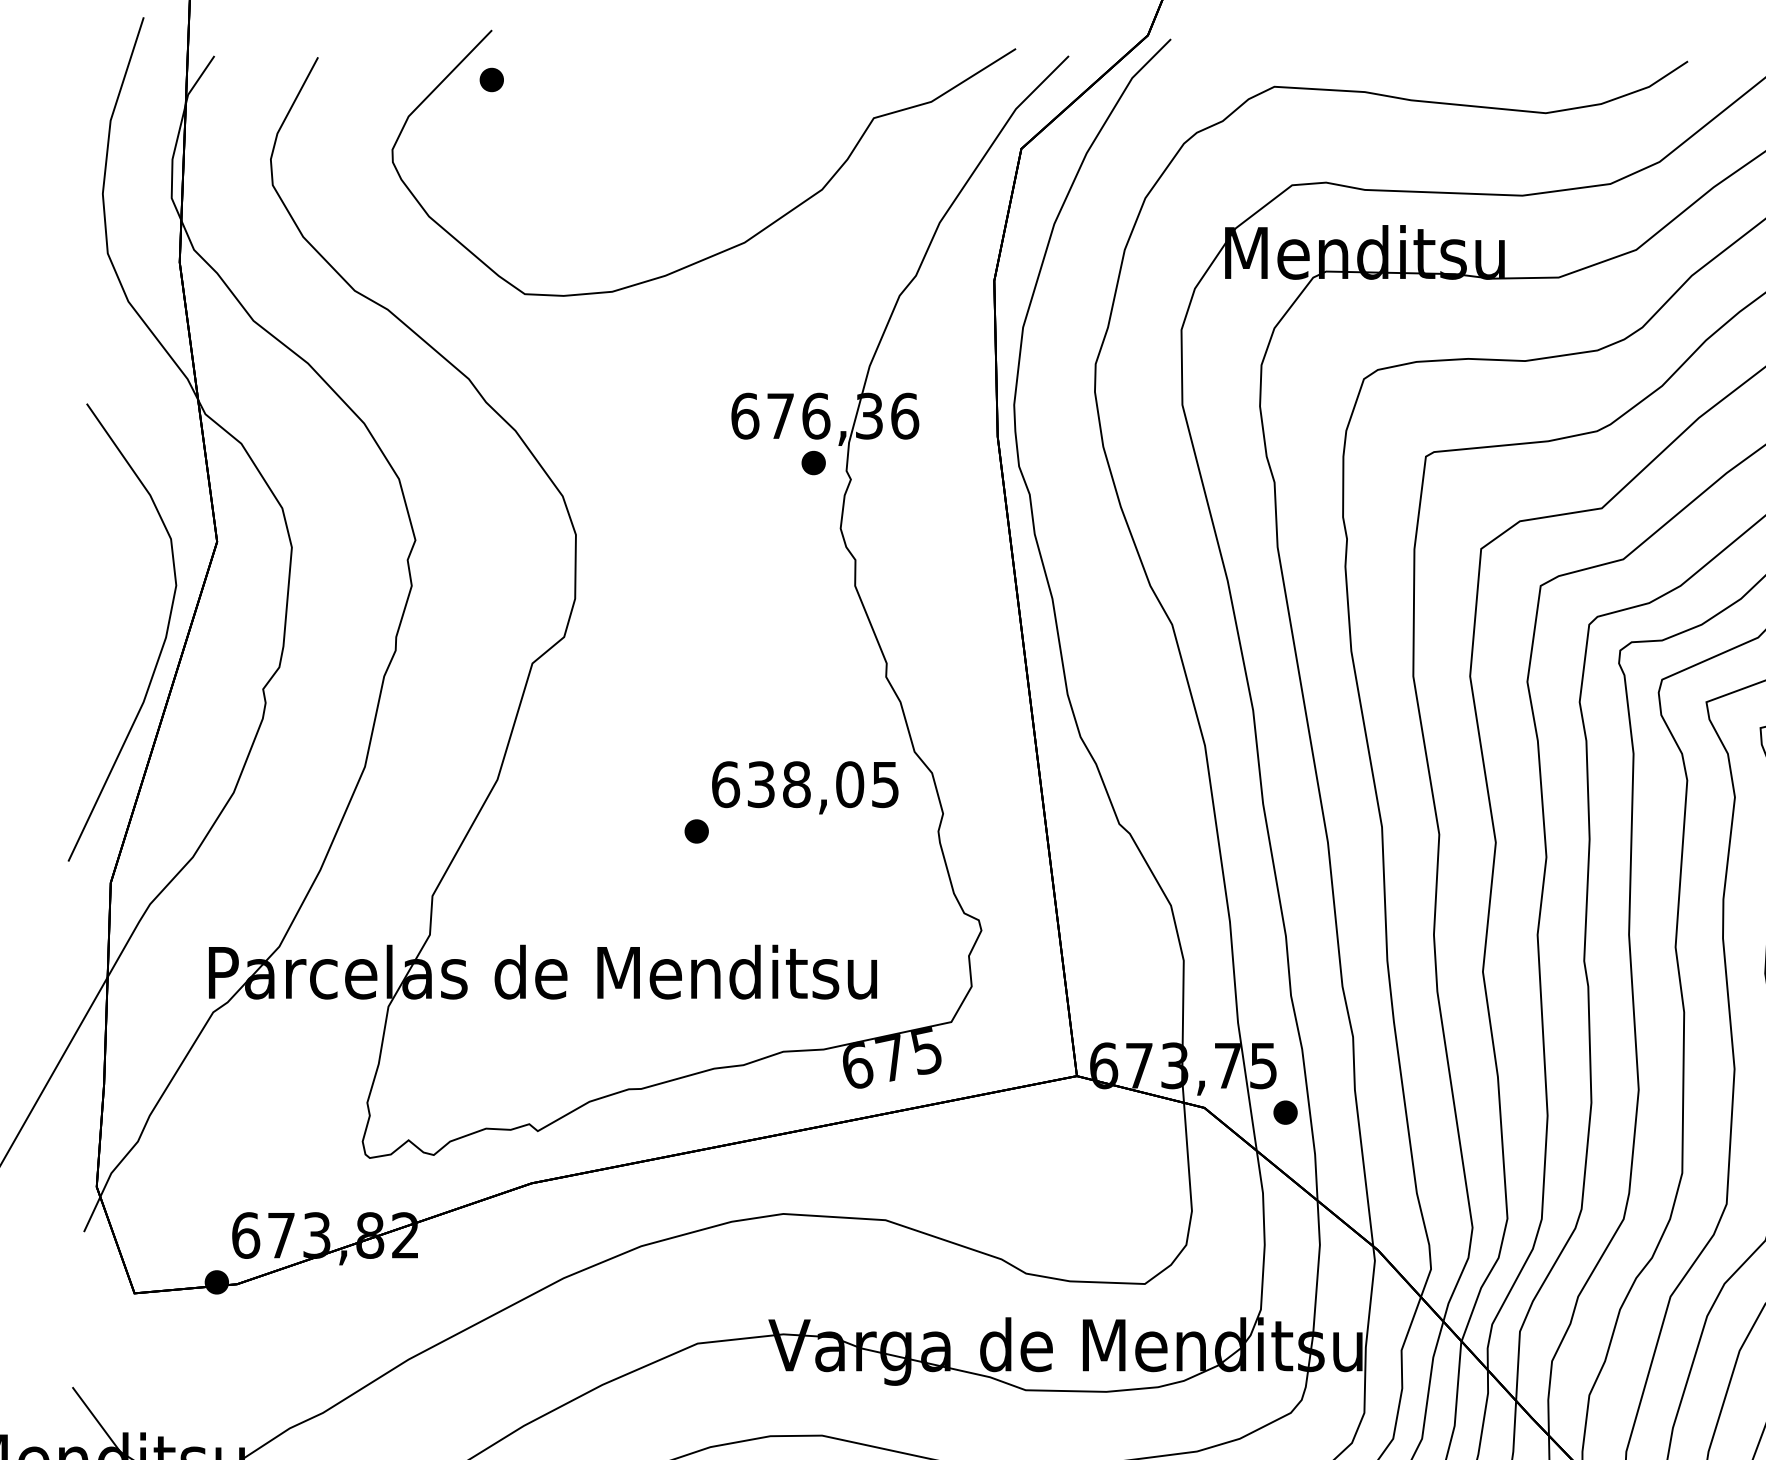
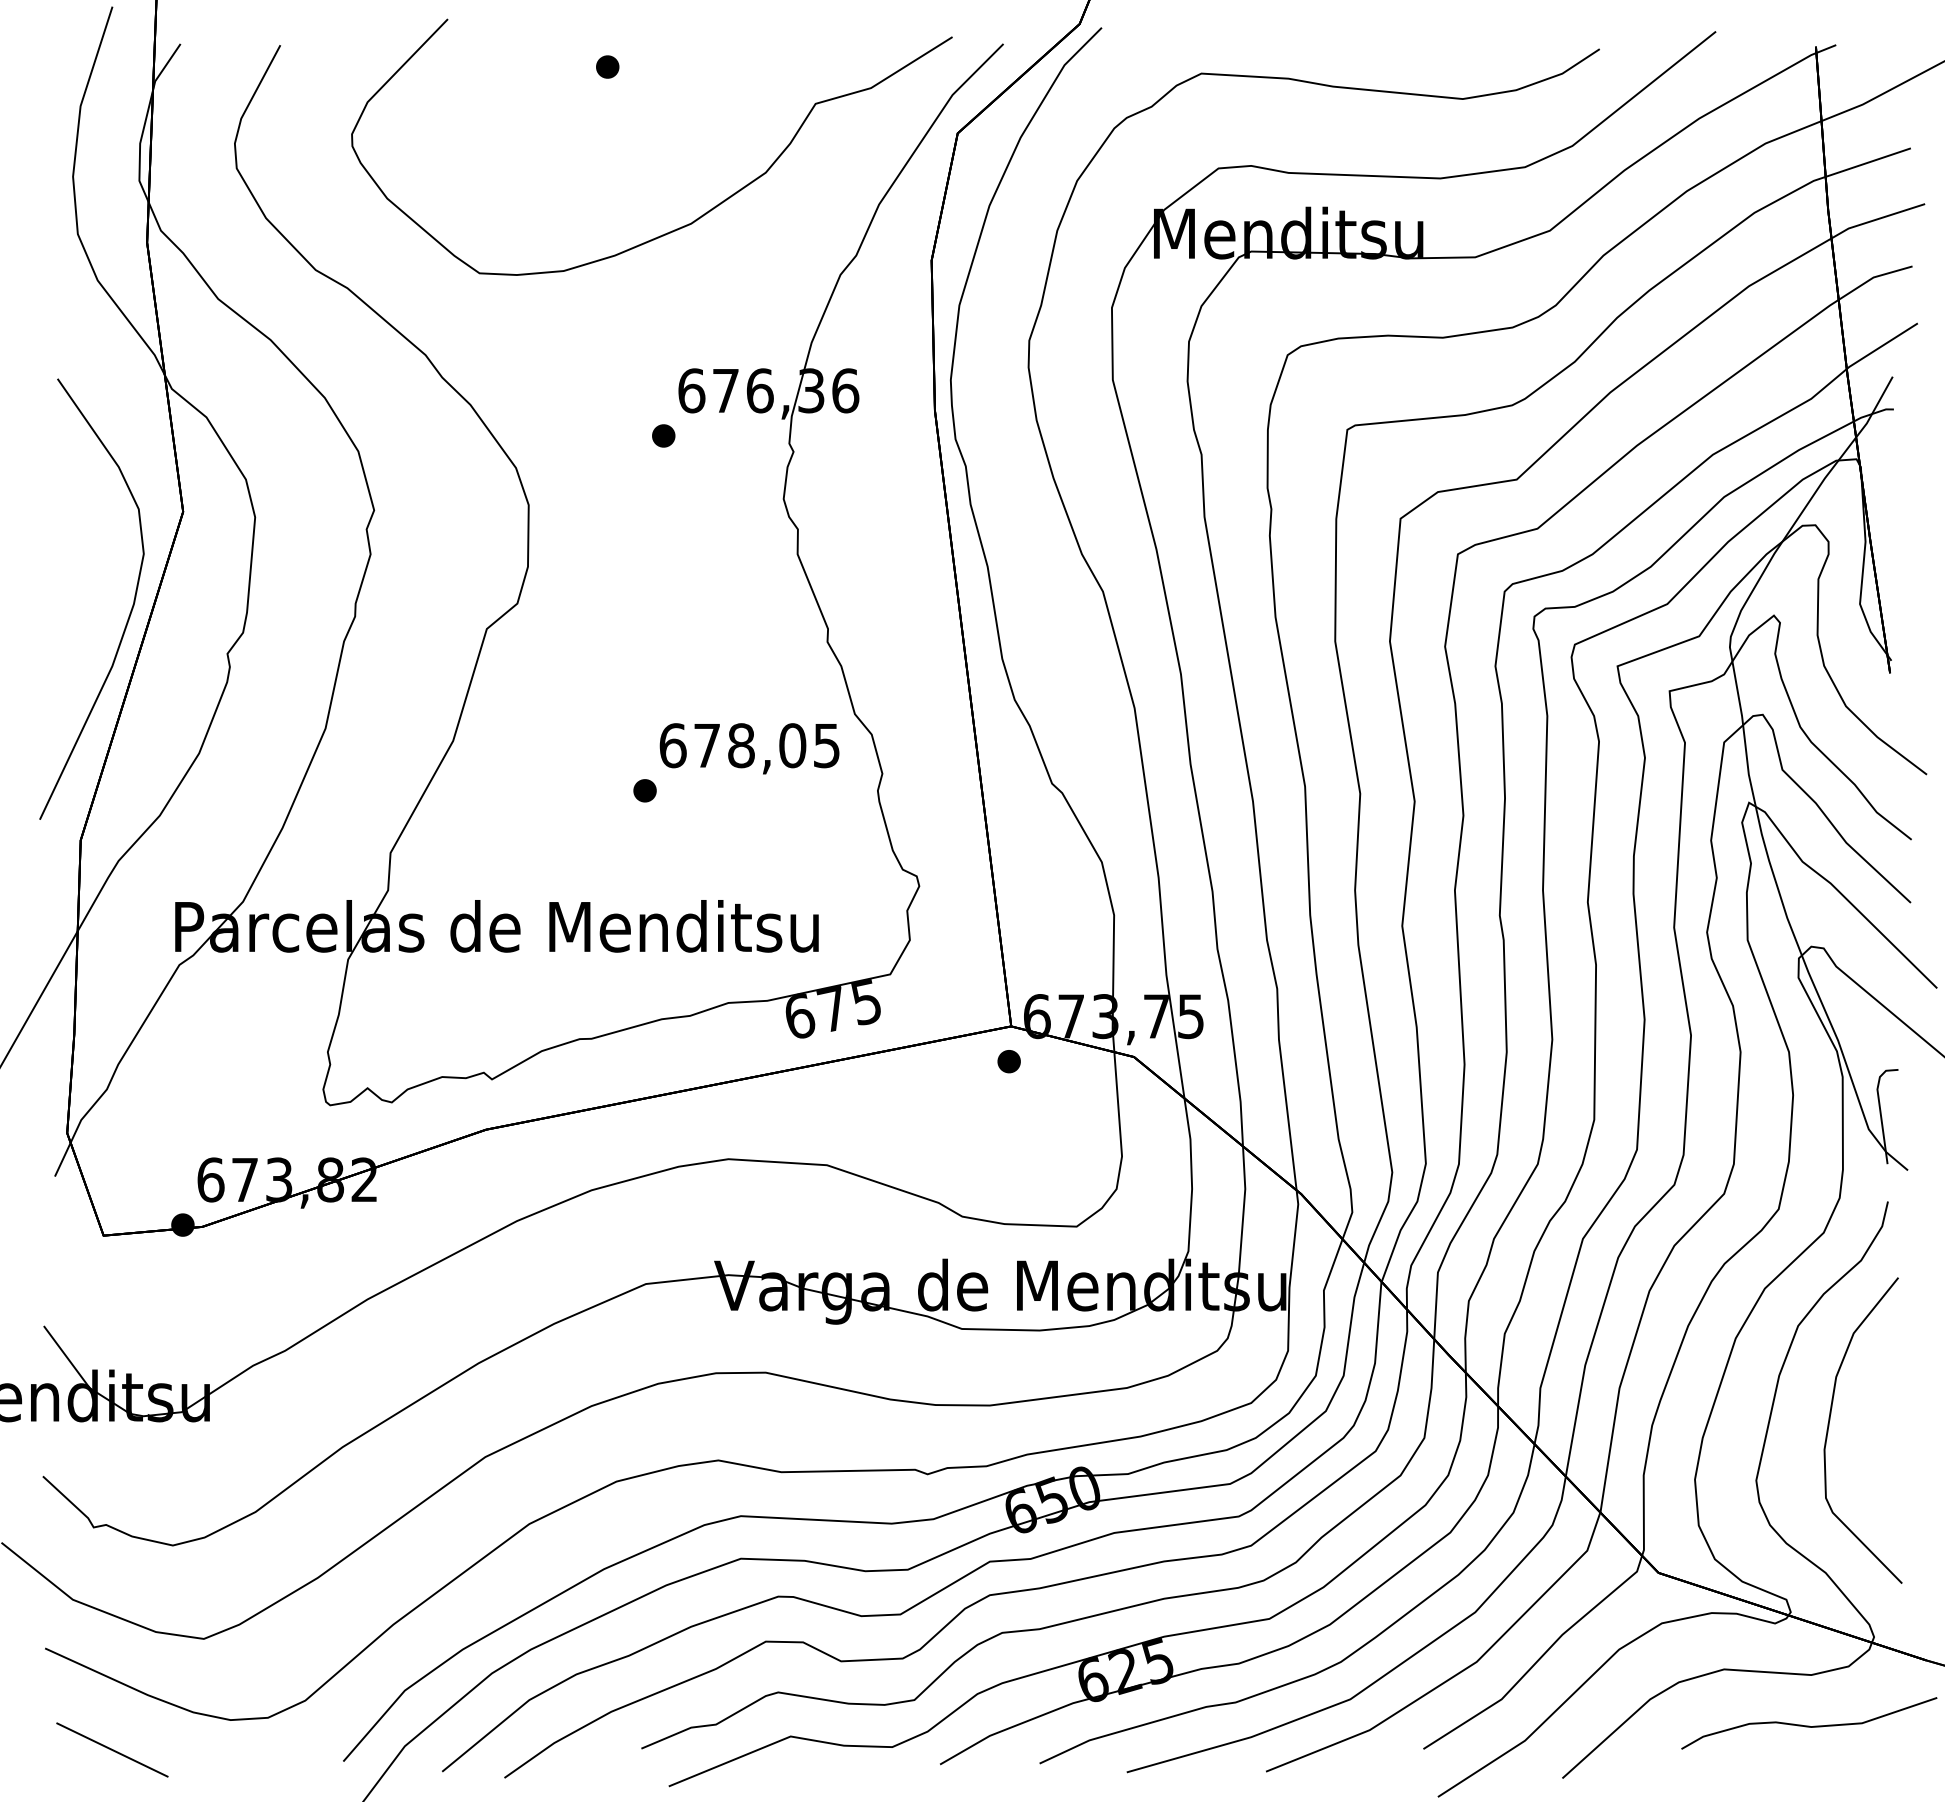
part: (491, 79) -> (607, 66), moved
part: (813, 462) -> (663, 435), moved
text: (761, 784) -> (707, 745), 638,05 -> 678,05
part: (1284, 1112) -> (1008, 1061), moved

